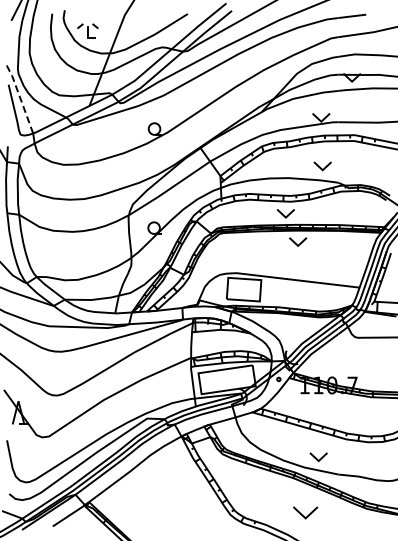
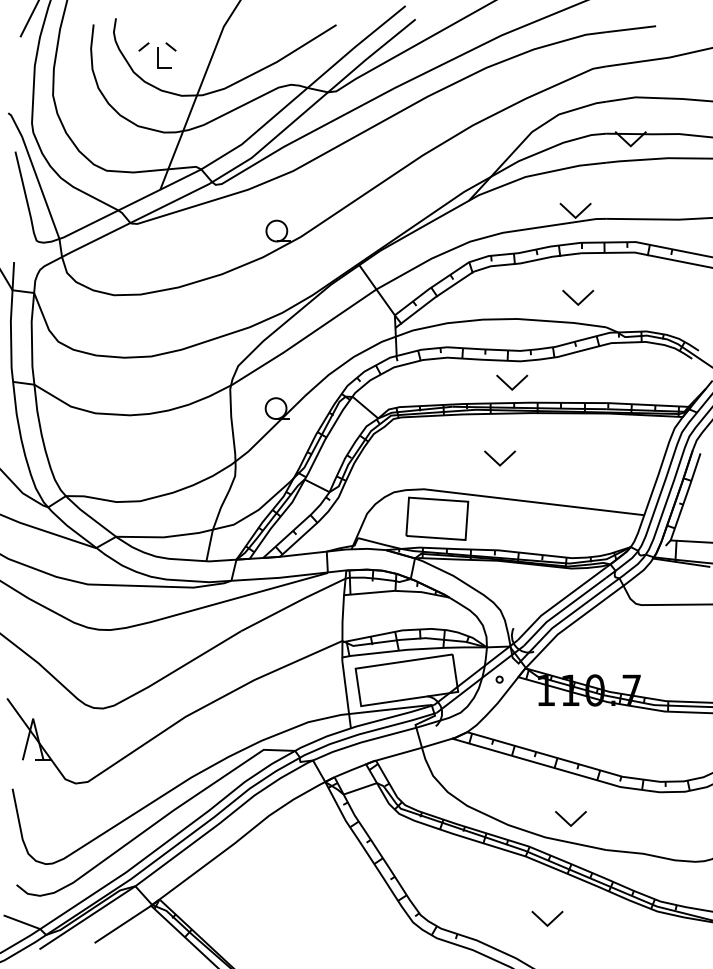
line: (19, 96) -> (34, 172), dashed -> solid
part: (298, 241) -> (500, 457), moved
part: (305, 512) -> (547, 918), size x0.71

